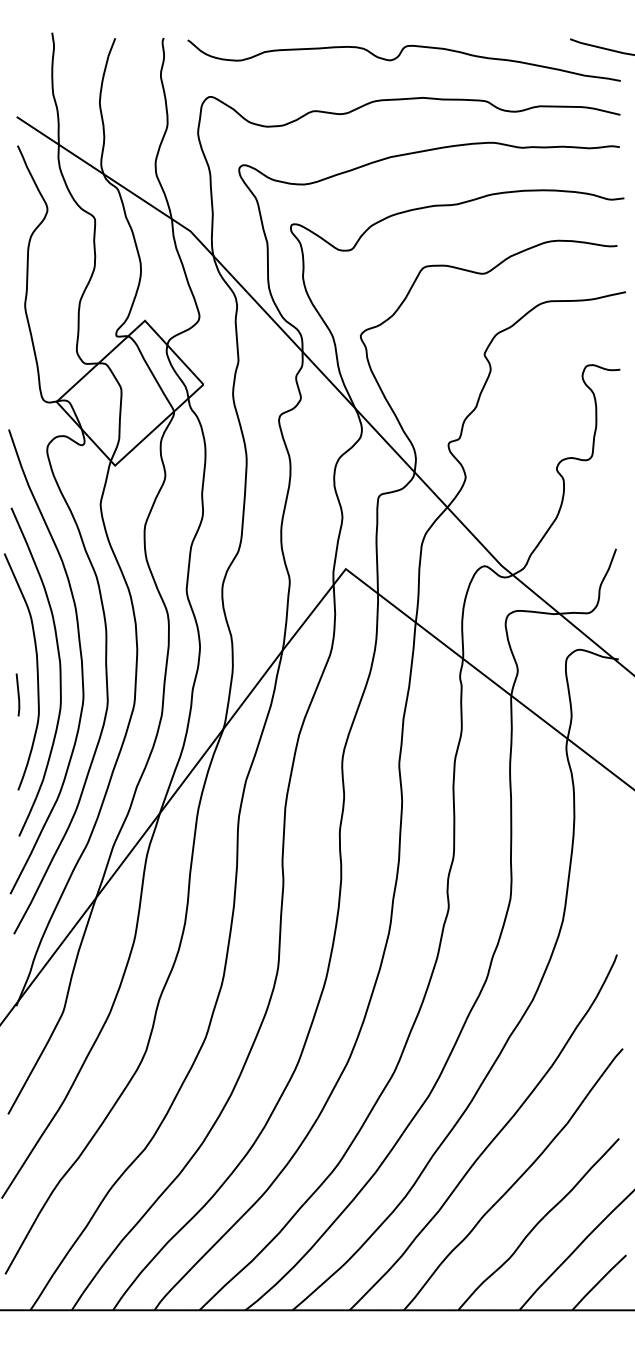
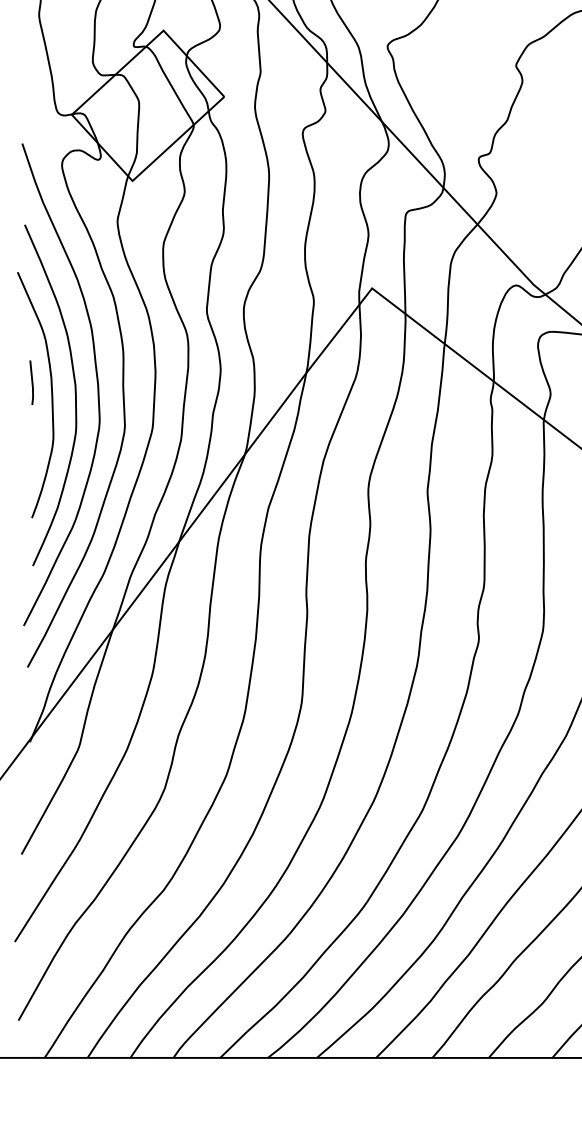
line: (17, 694) -> (31, 382), moved

